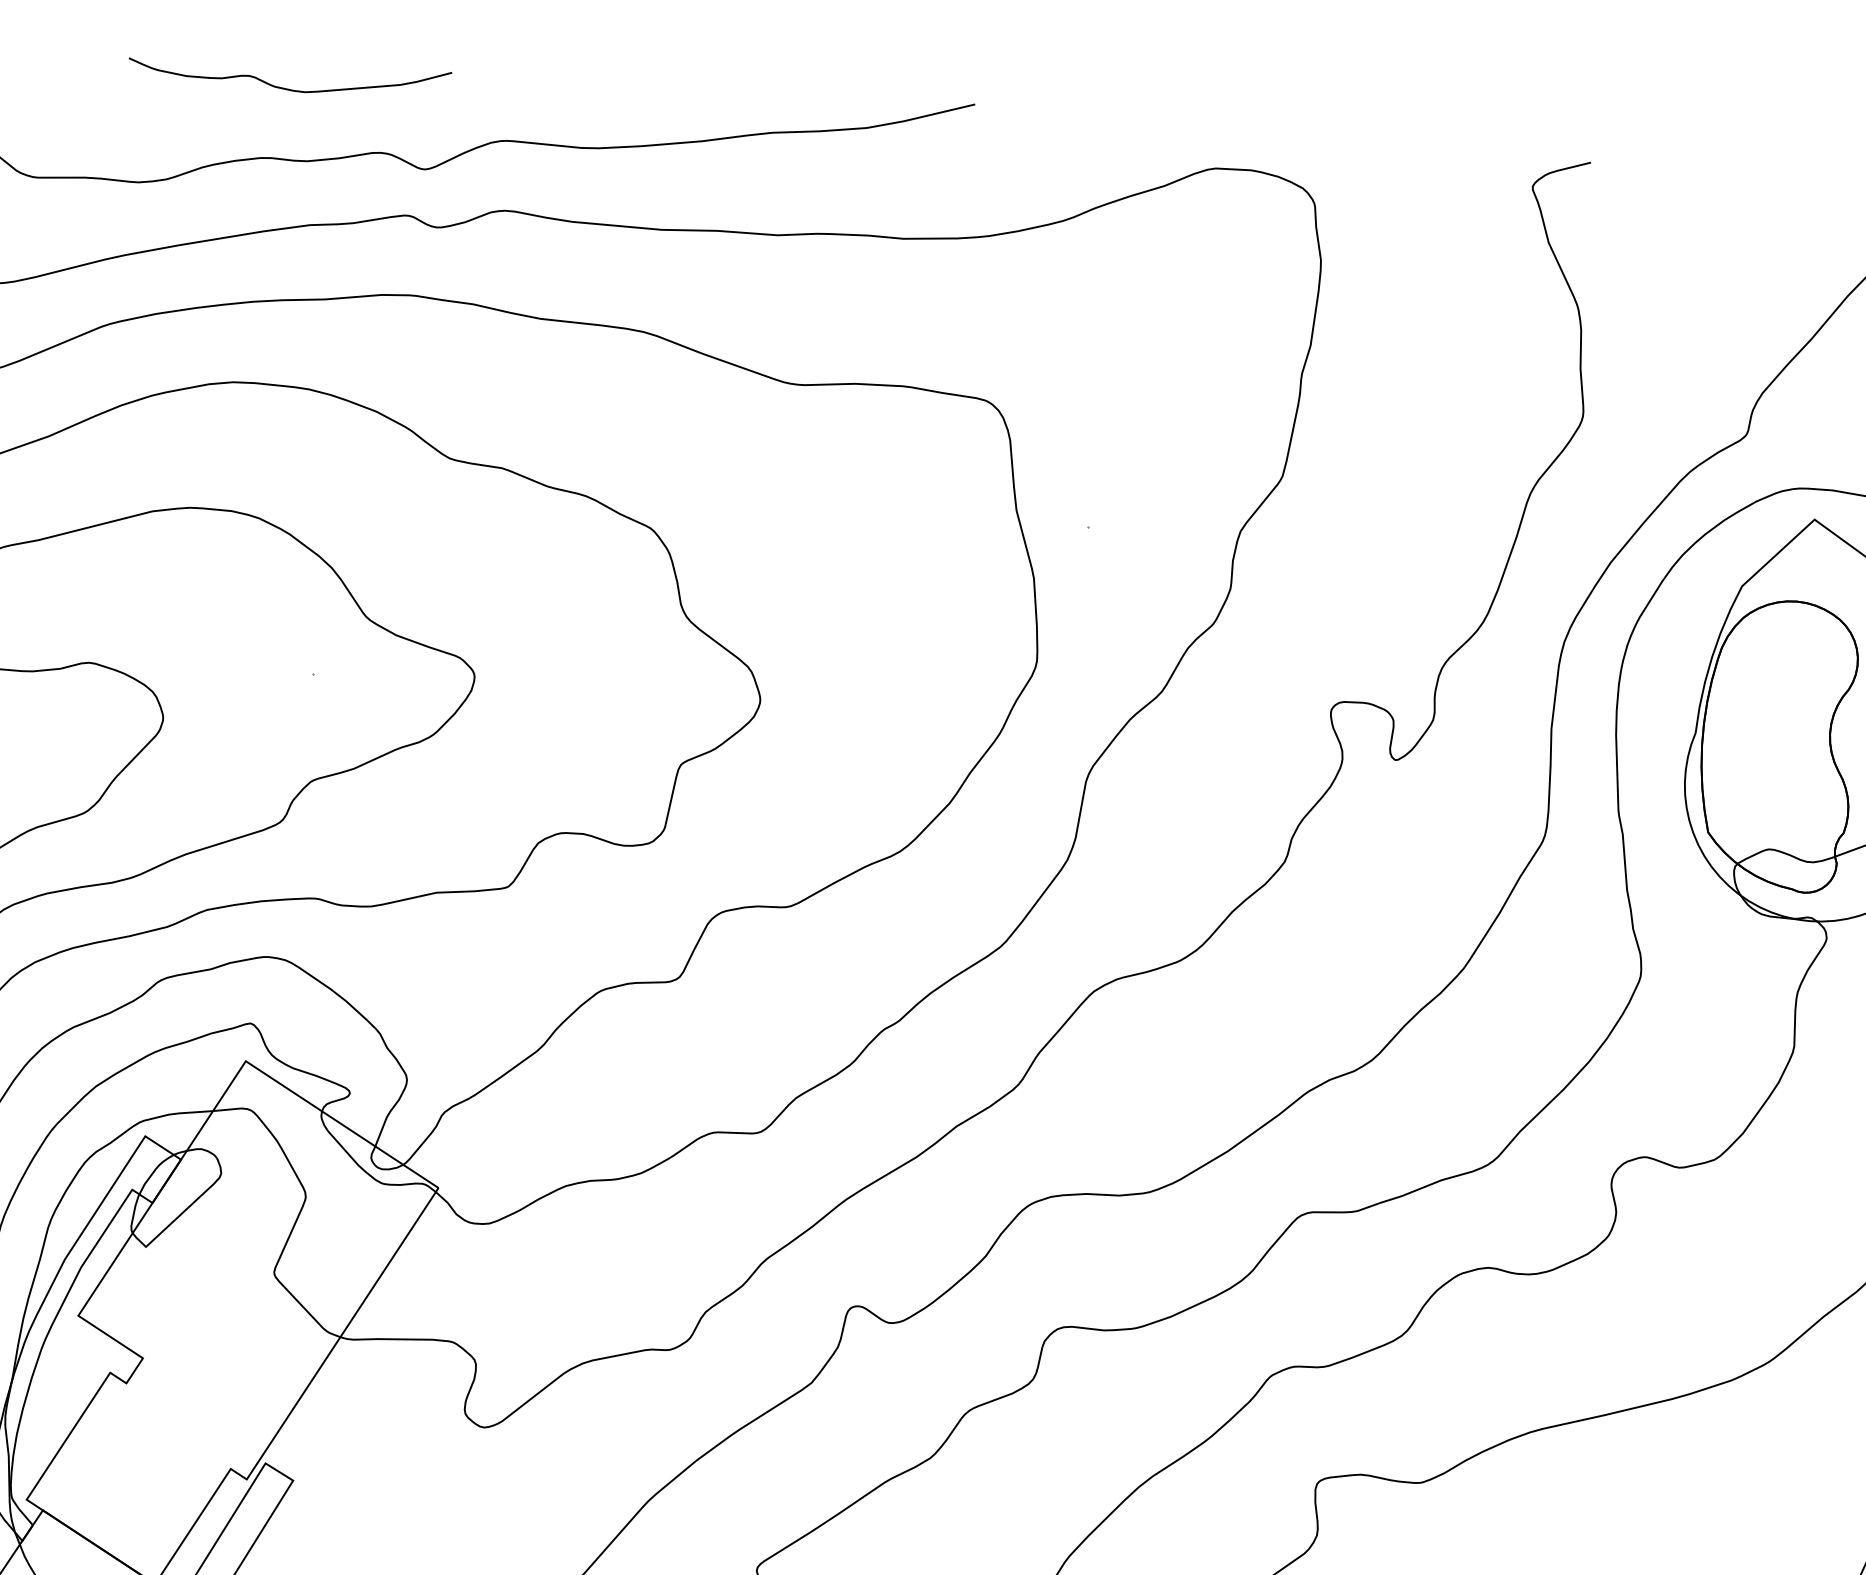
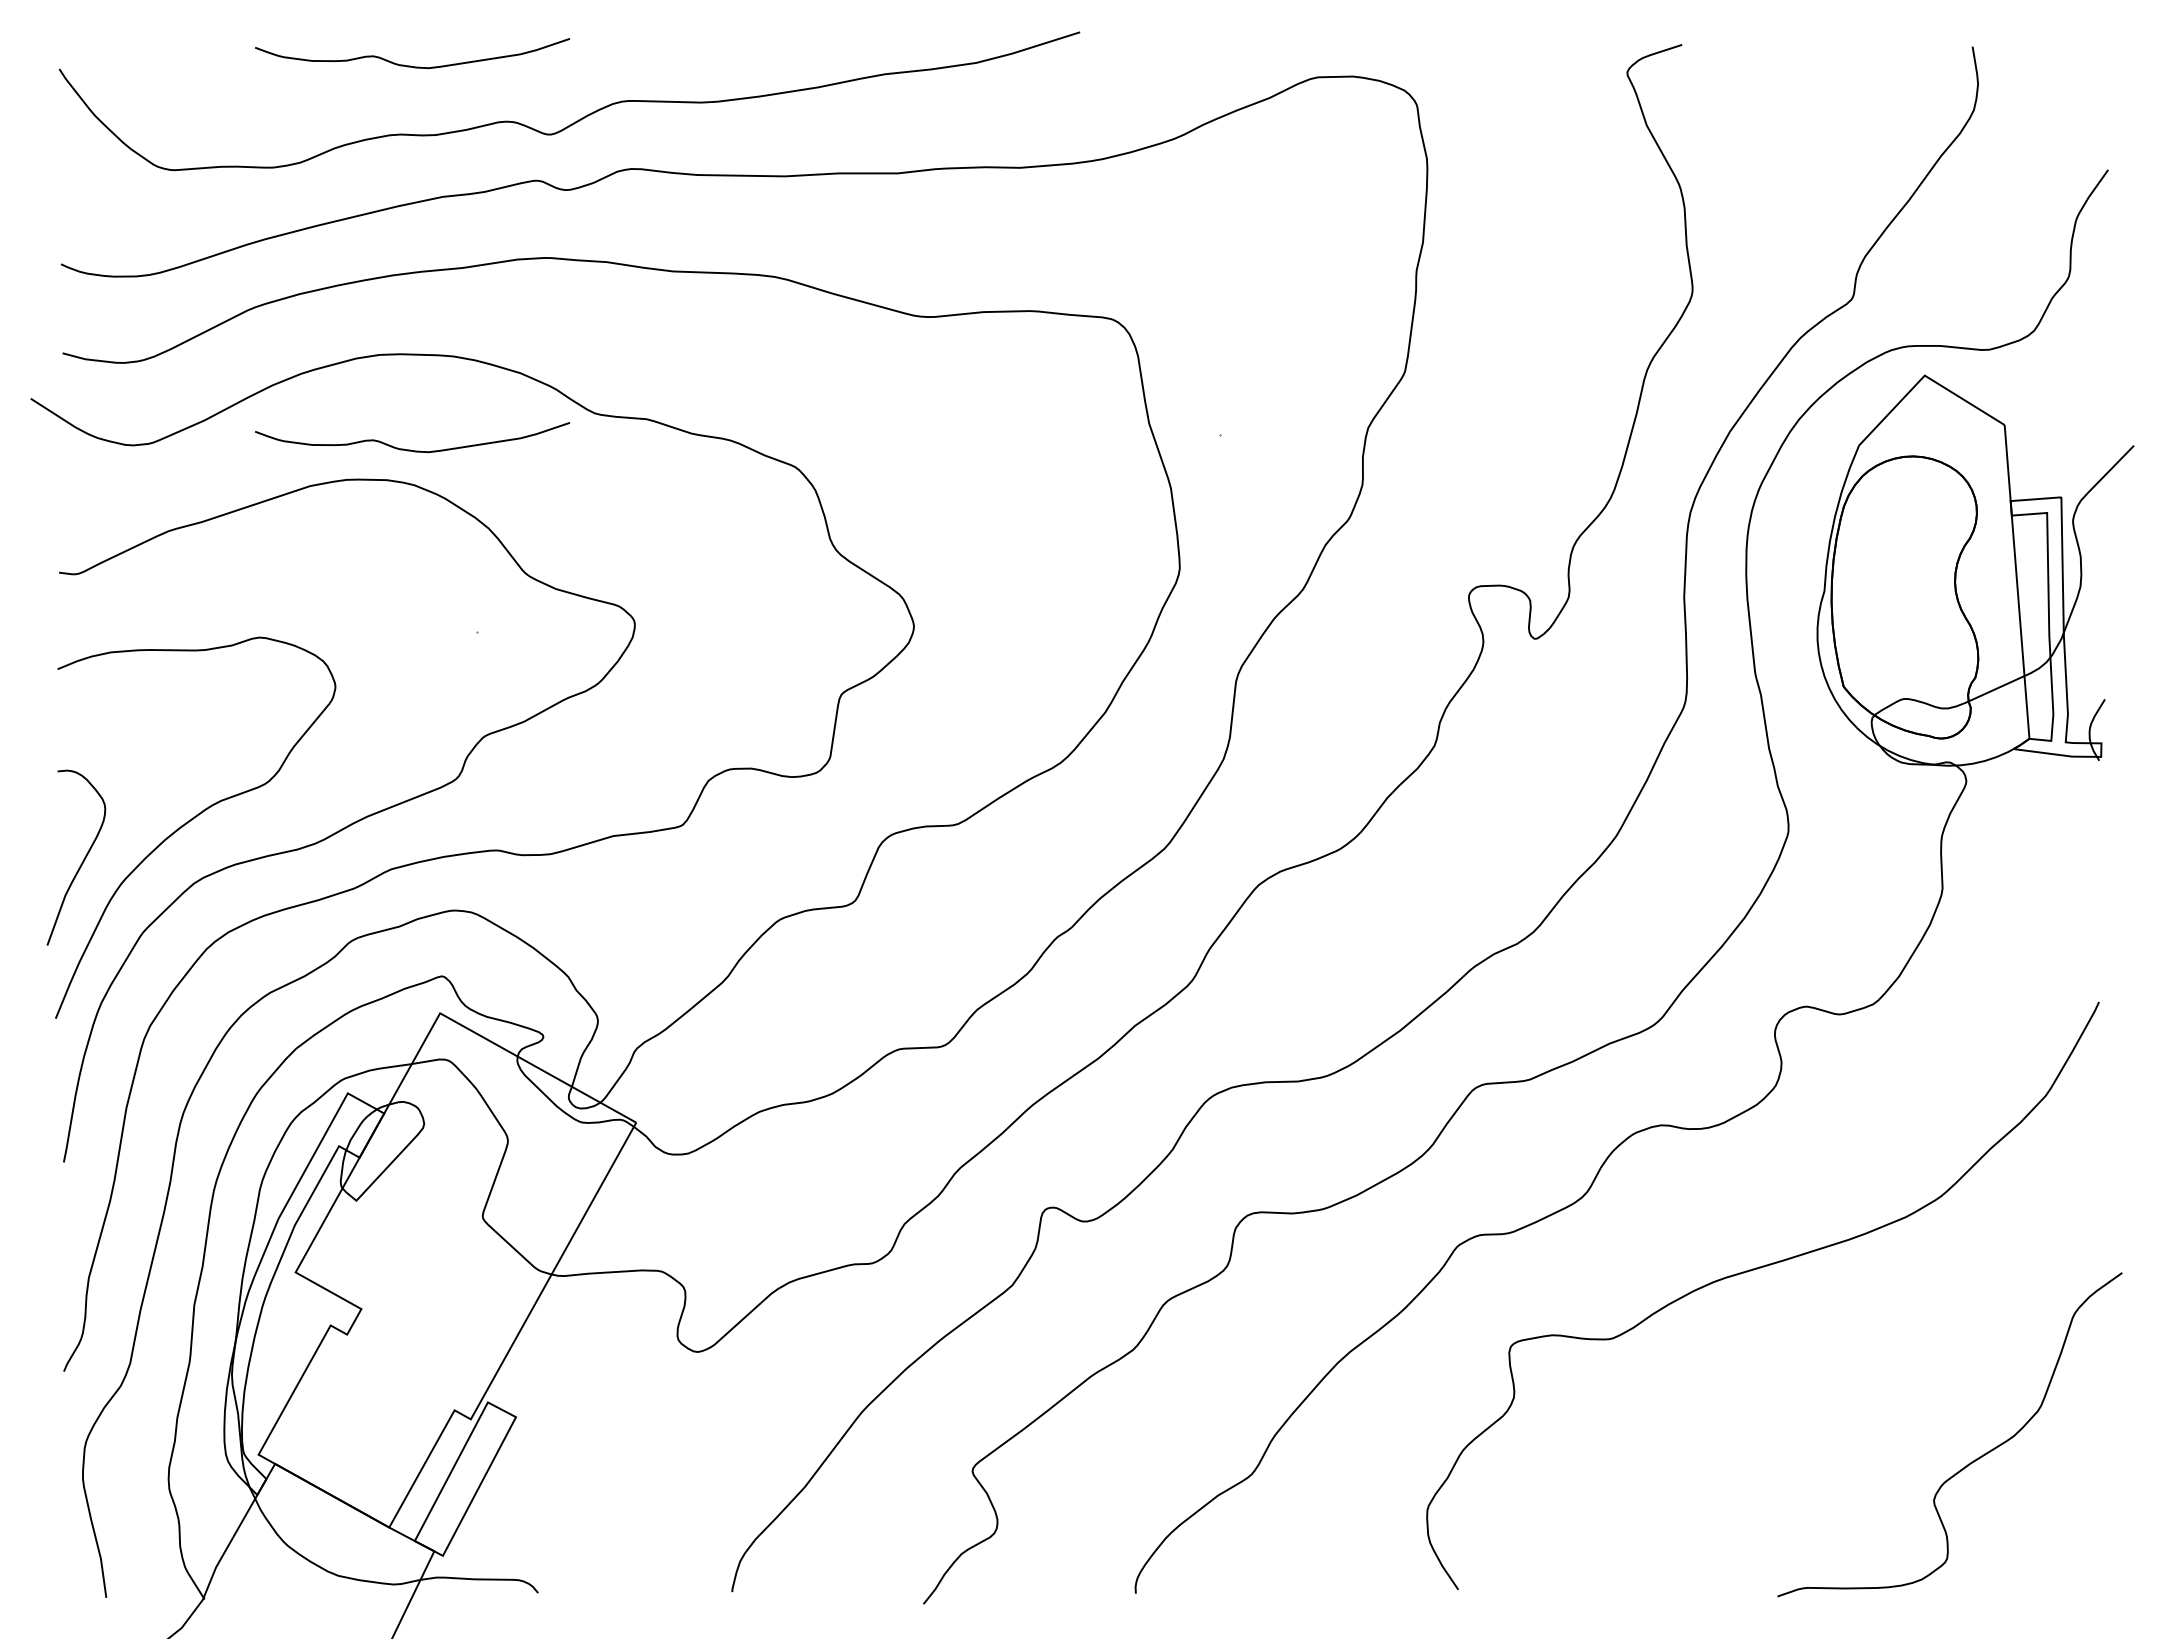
curve: (258, 481) -> (411, 449), added

